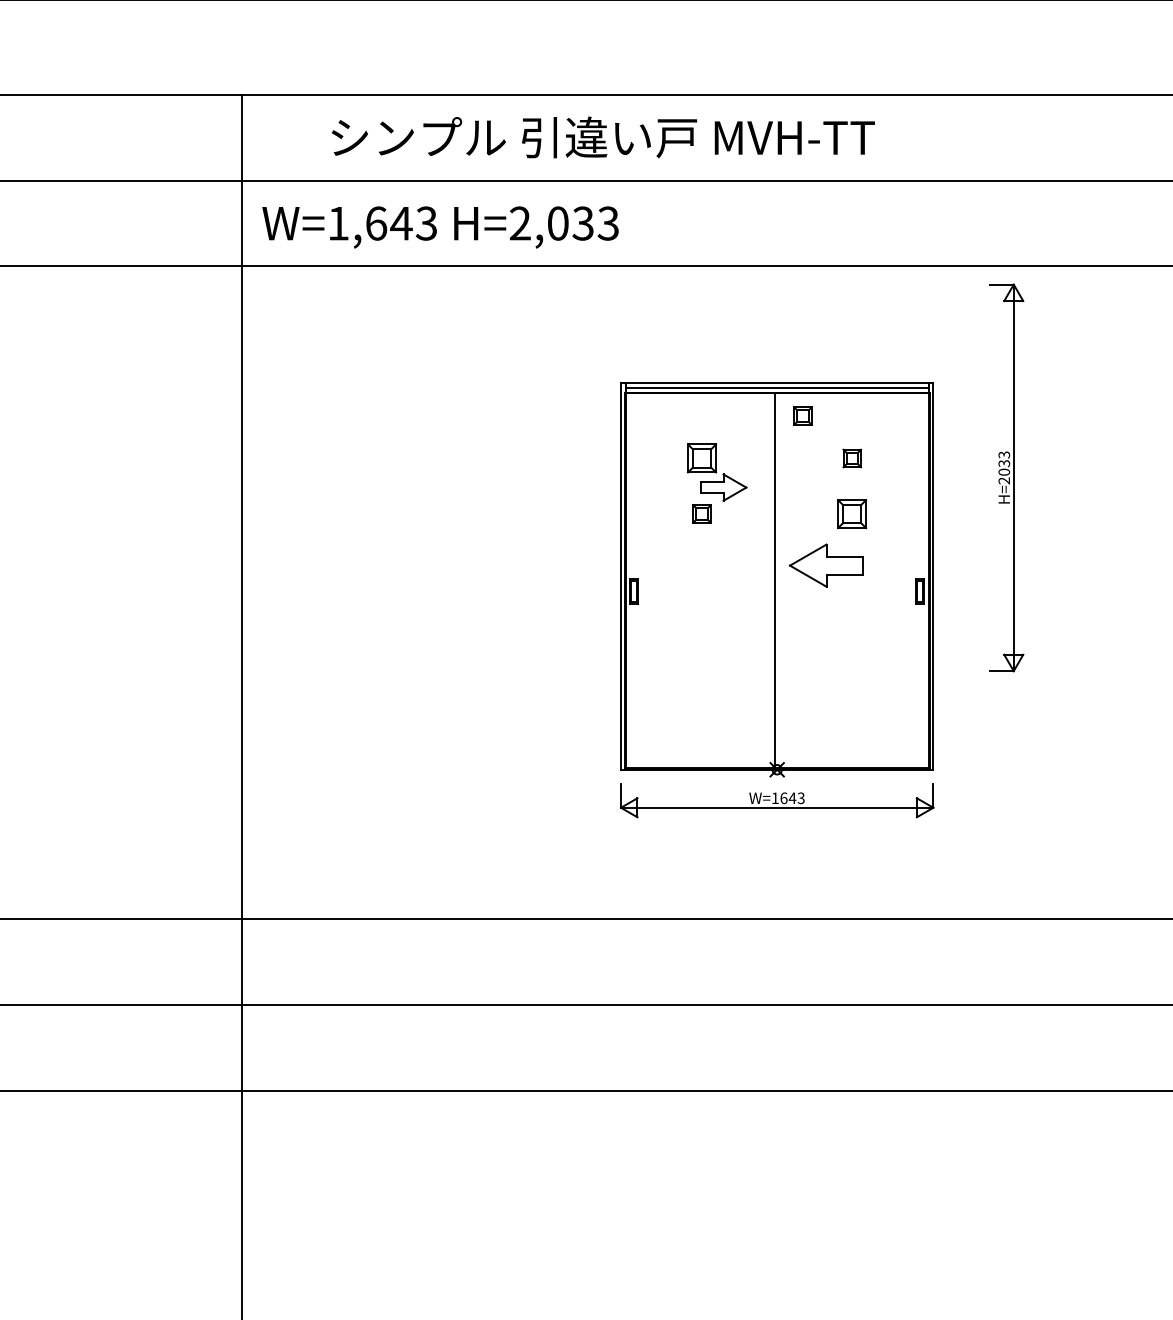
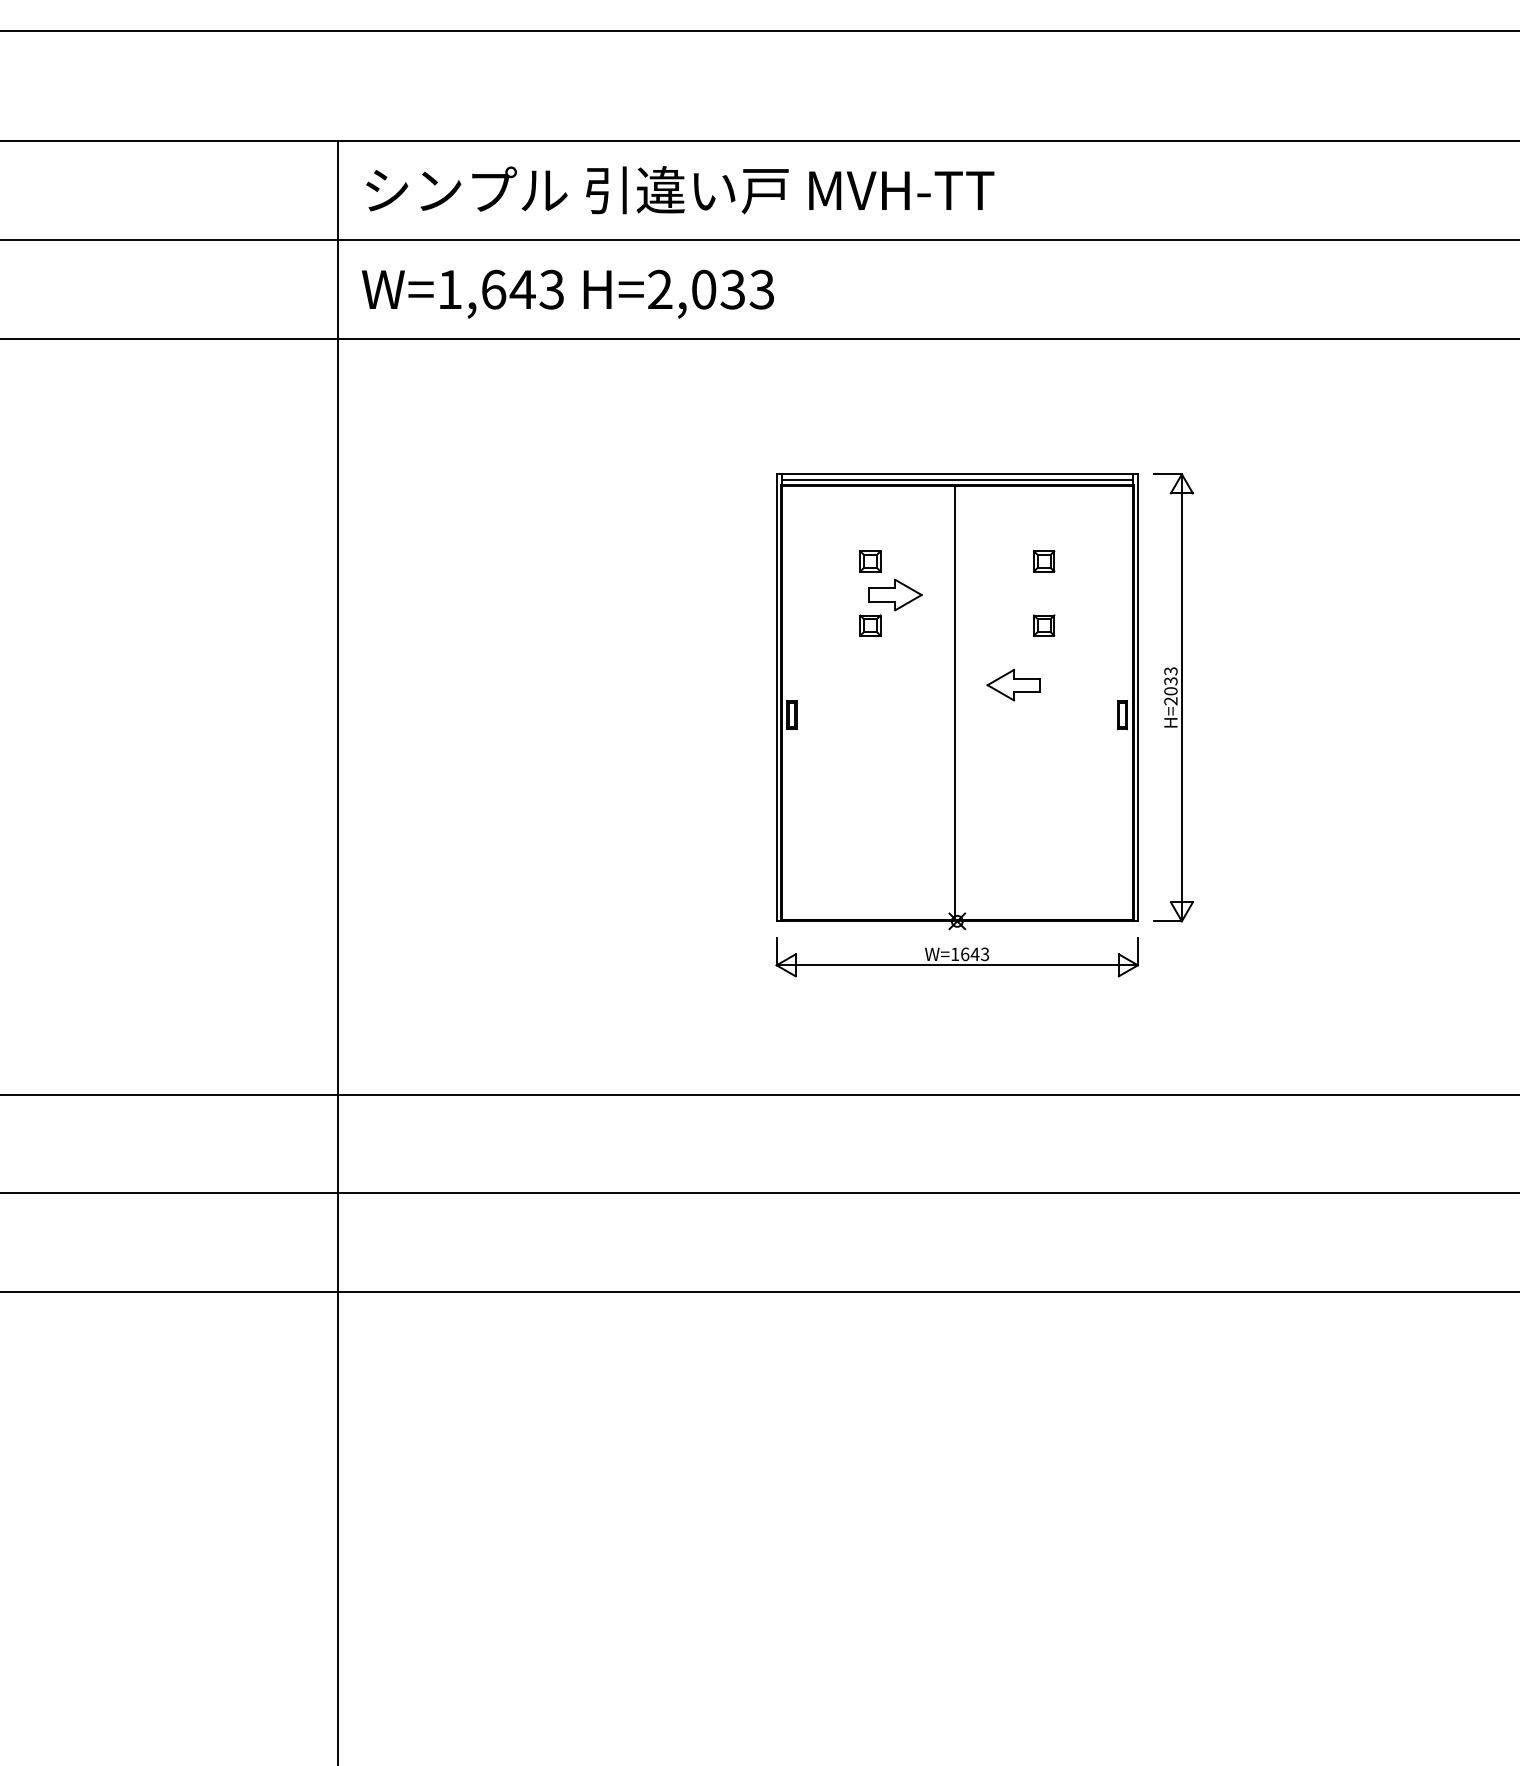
text: (603, 137) -> (680, 190), moved
part: (803, 416) -> (987, 512), removed
part: (702, 458) -> (870, 561), size x0.62
part: (1006, 477) -> (1173, 697), moved
part: (852, 513) -> (1044, 625), size x0.62
part: (825, 564) -> (1013, 684), size x0.62

